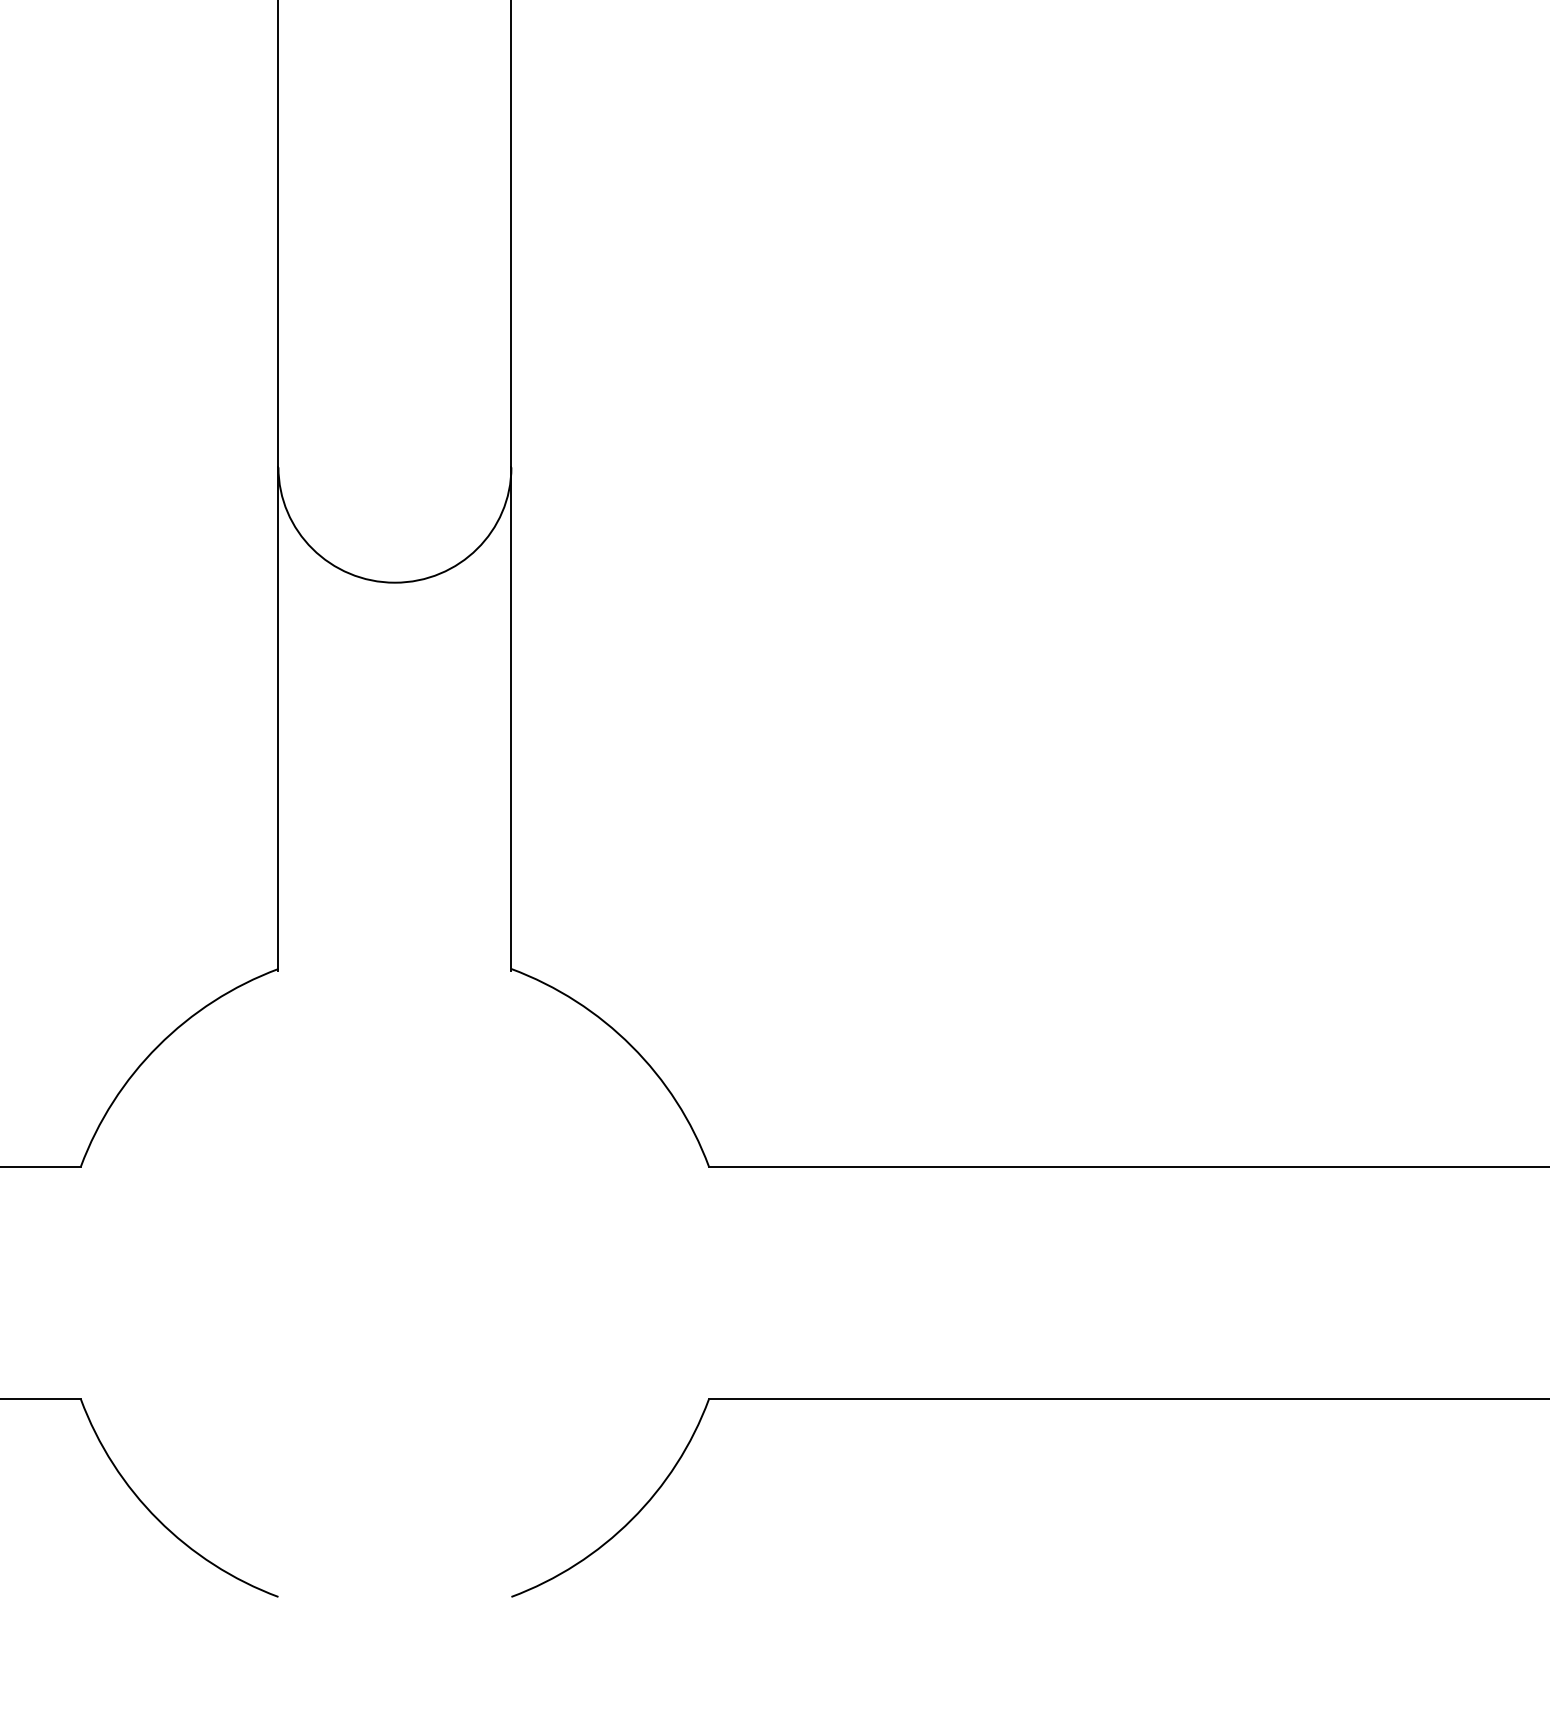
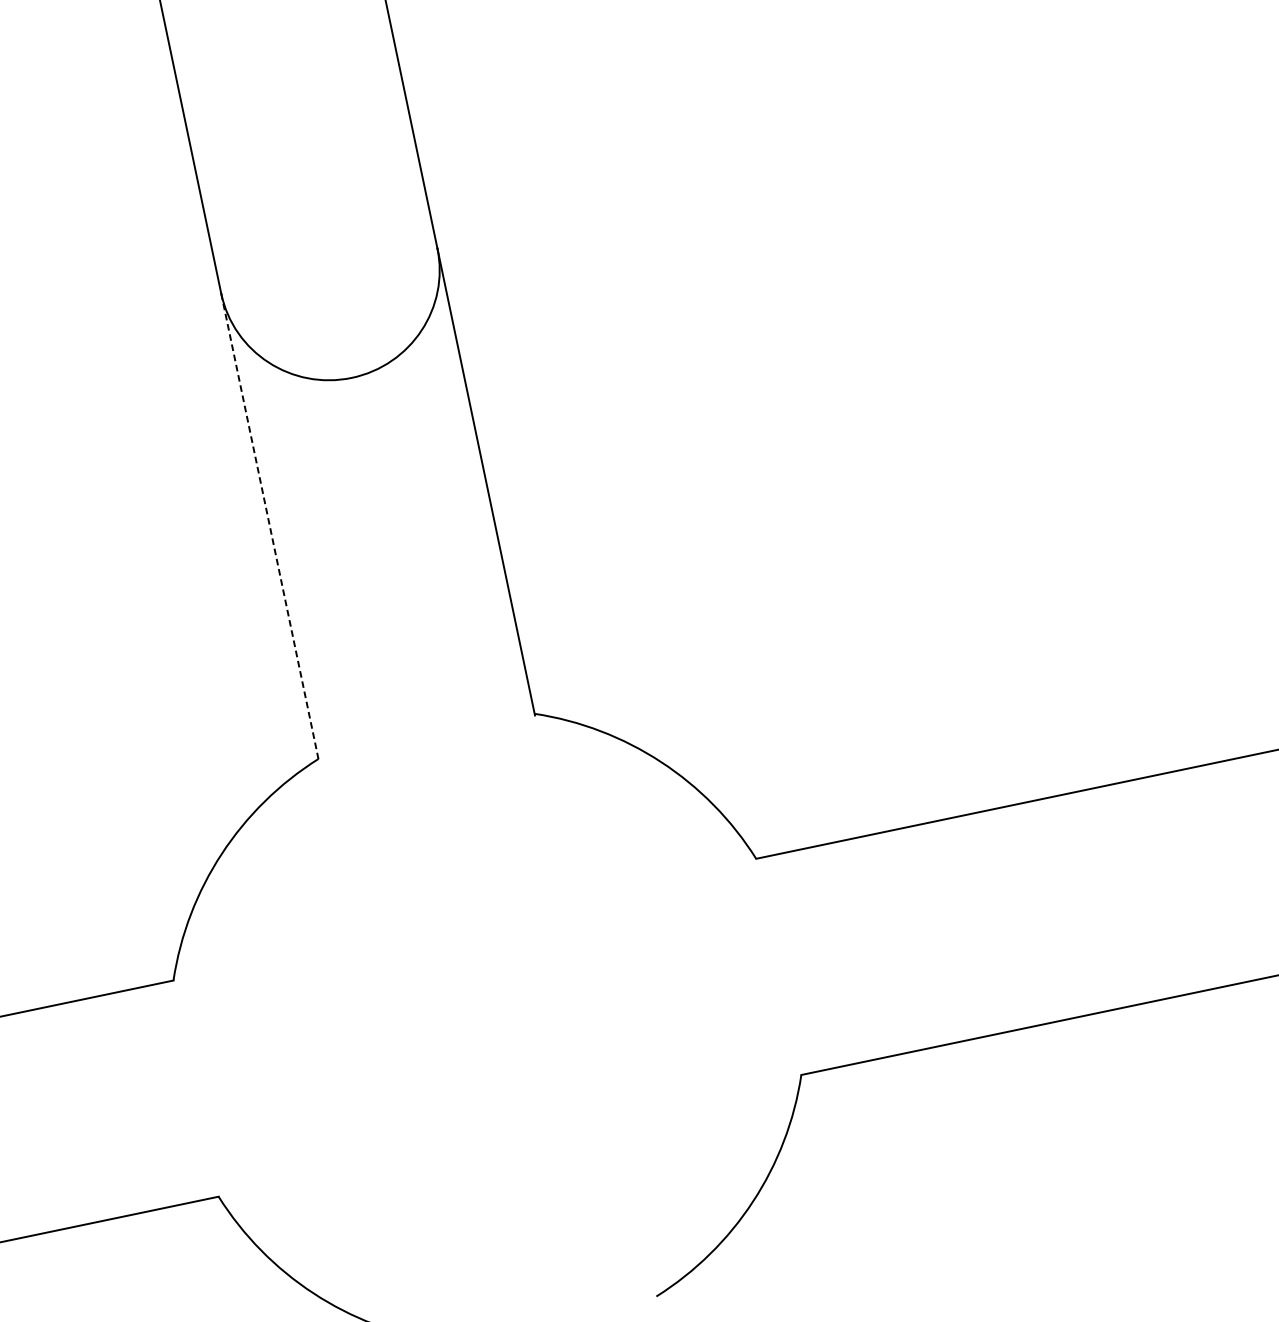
line: (278, 719) -> (270, 527), solid -> dashed

